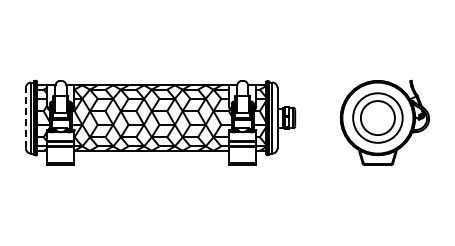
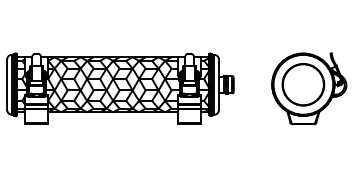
line: (25, 117) -> (6, 84), dashed -> solid
circle: (377, 117) -> (303, 84), size x1.43

